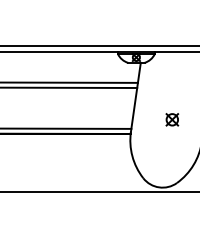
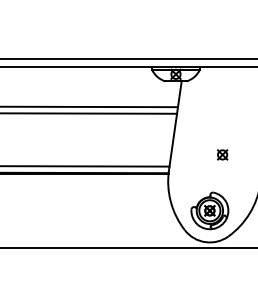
part: (172, 119) -> (222, 154), size x0.62
part: (162, 162) -> (209, 210), added

